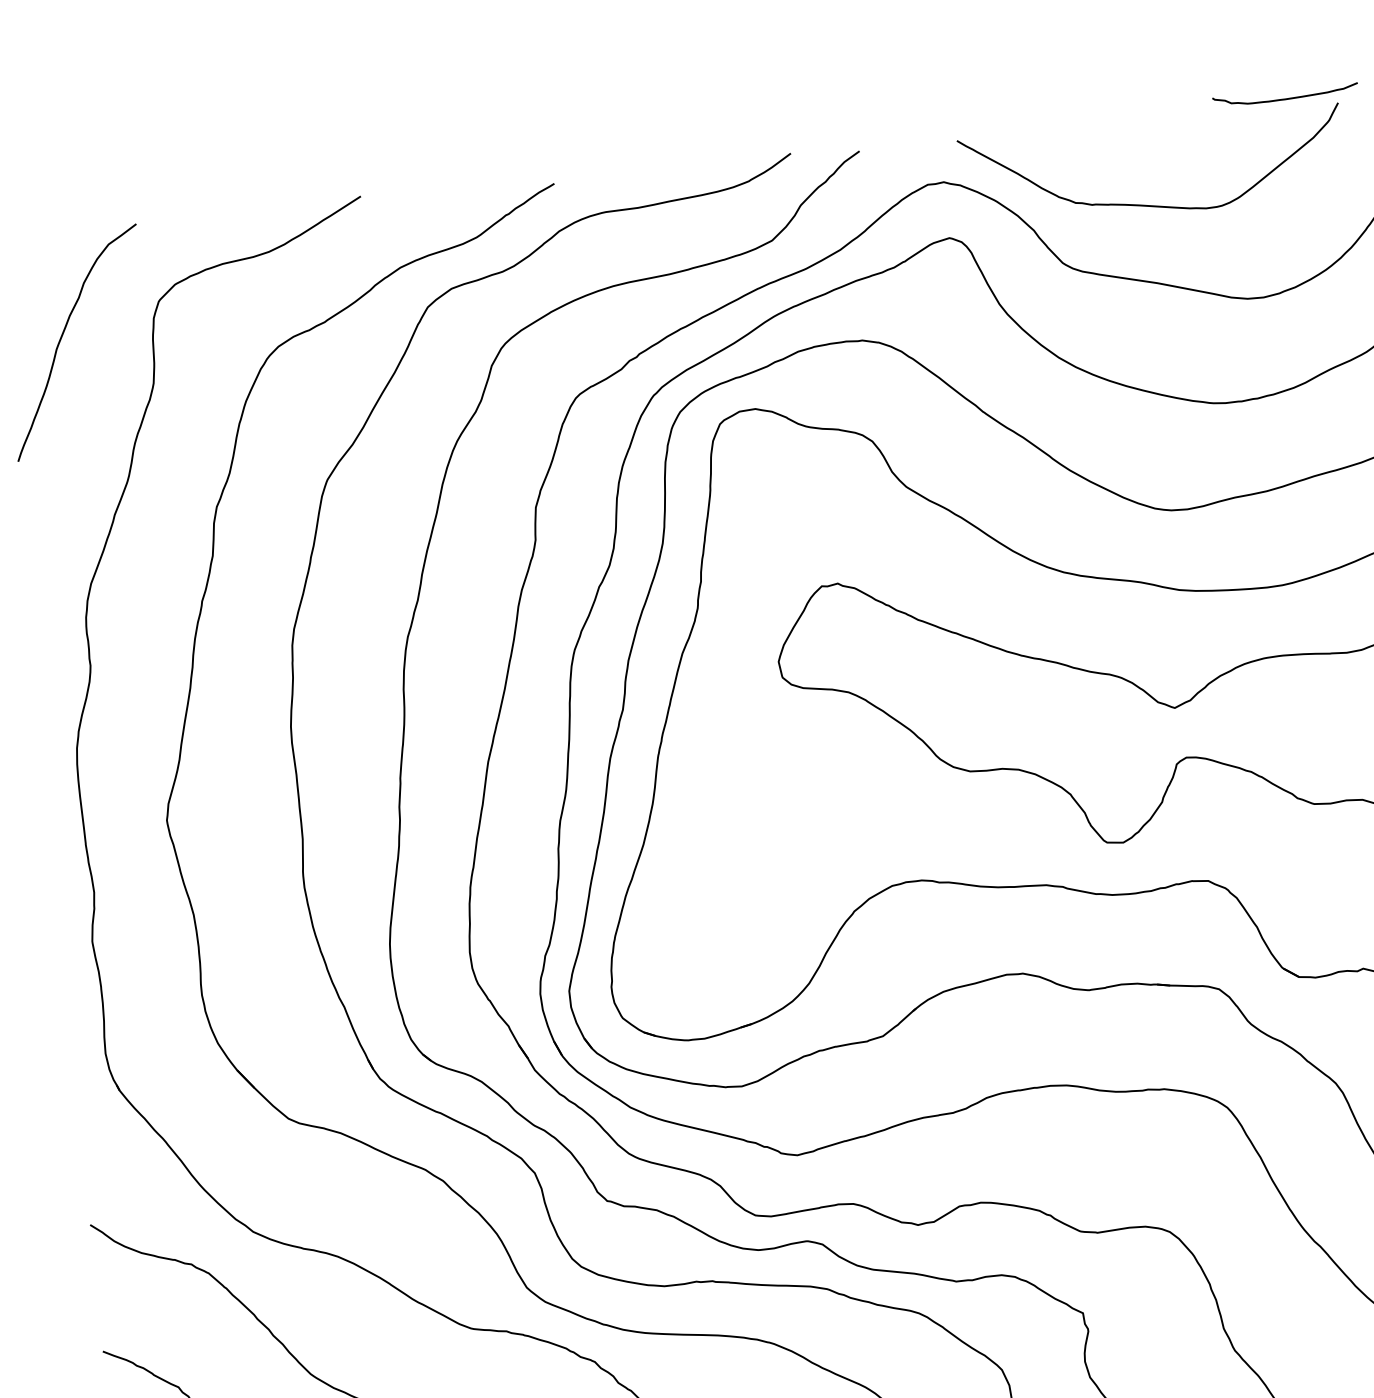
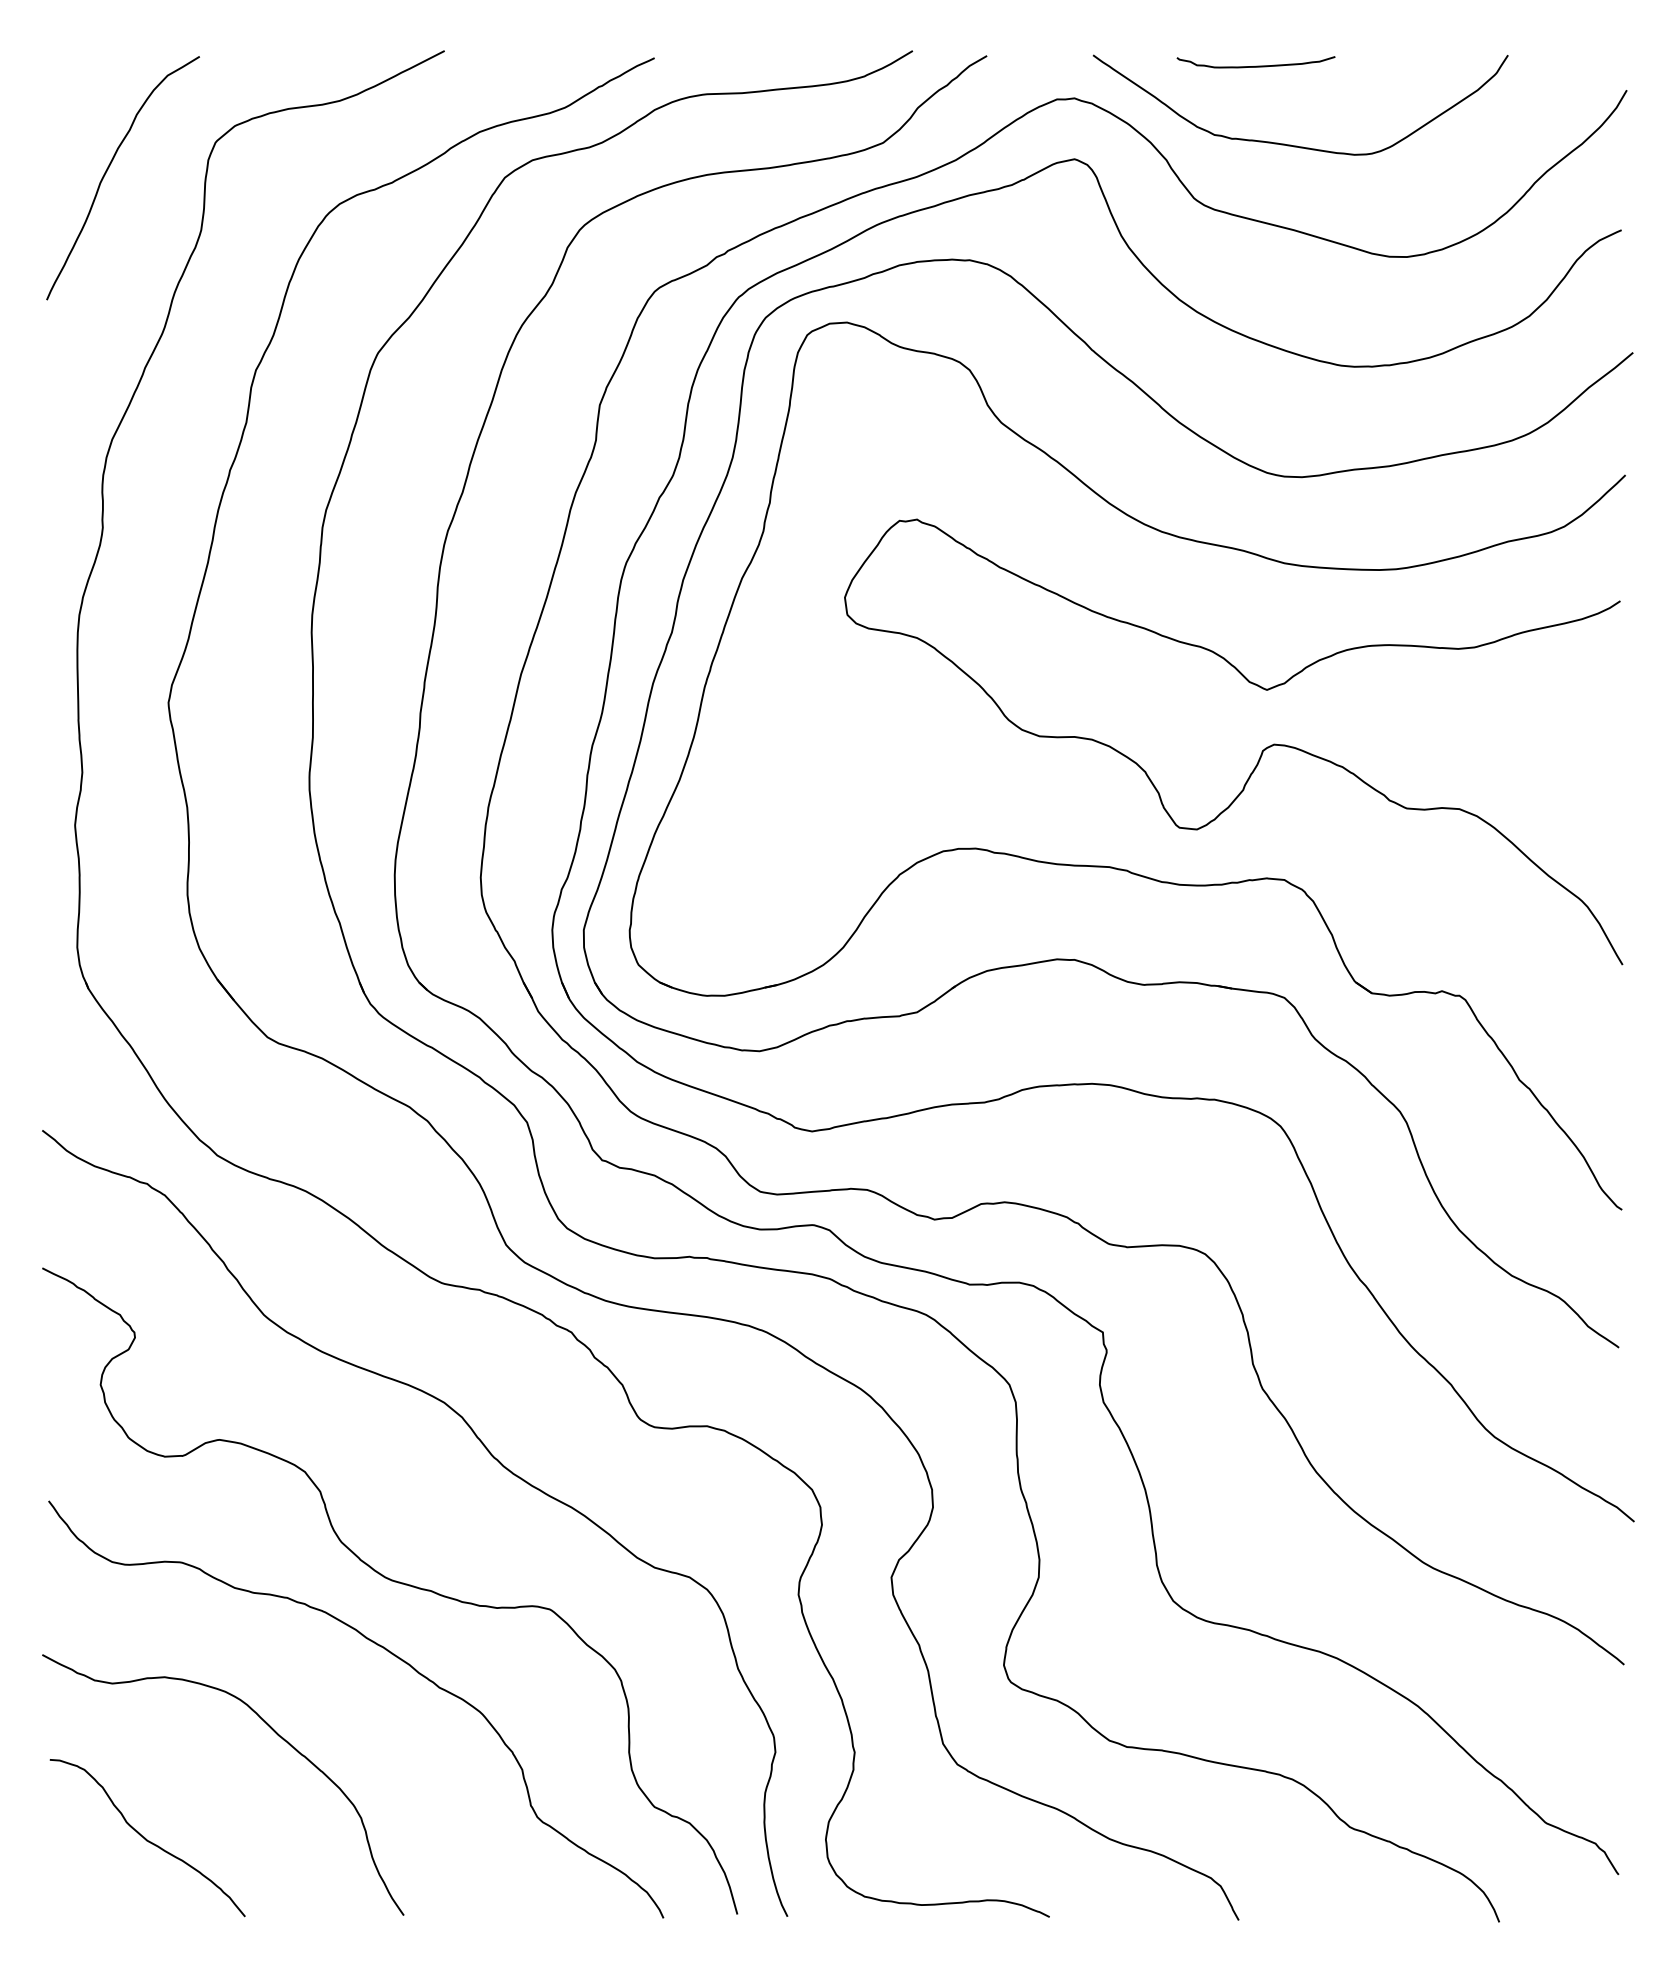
curve: (1286, 98) -> (1256, 65), moved

